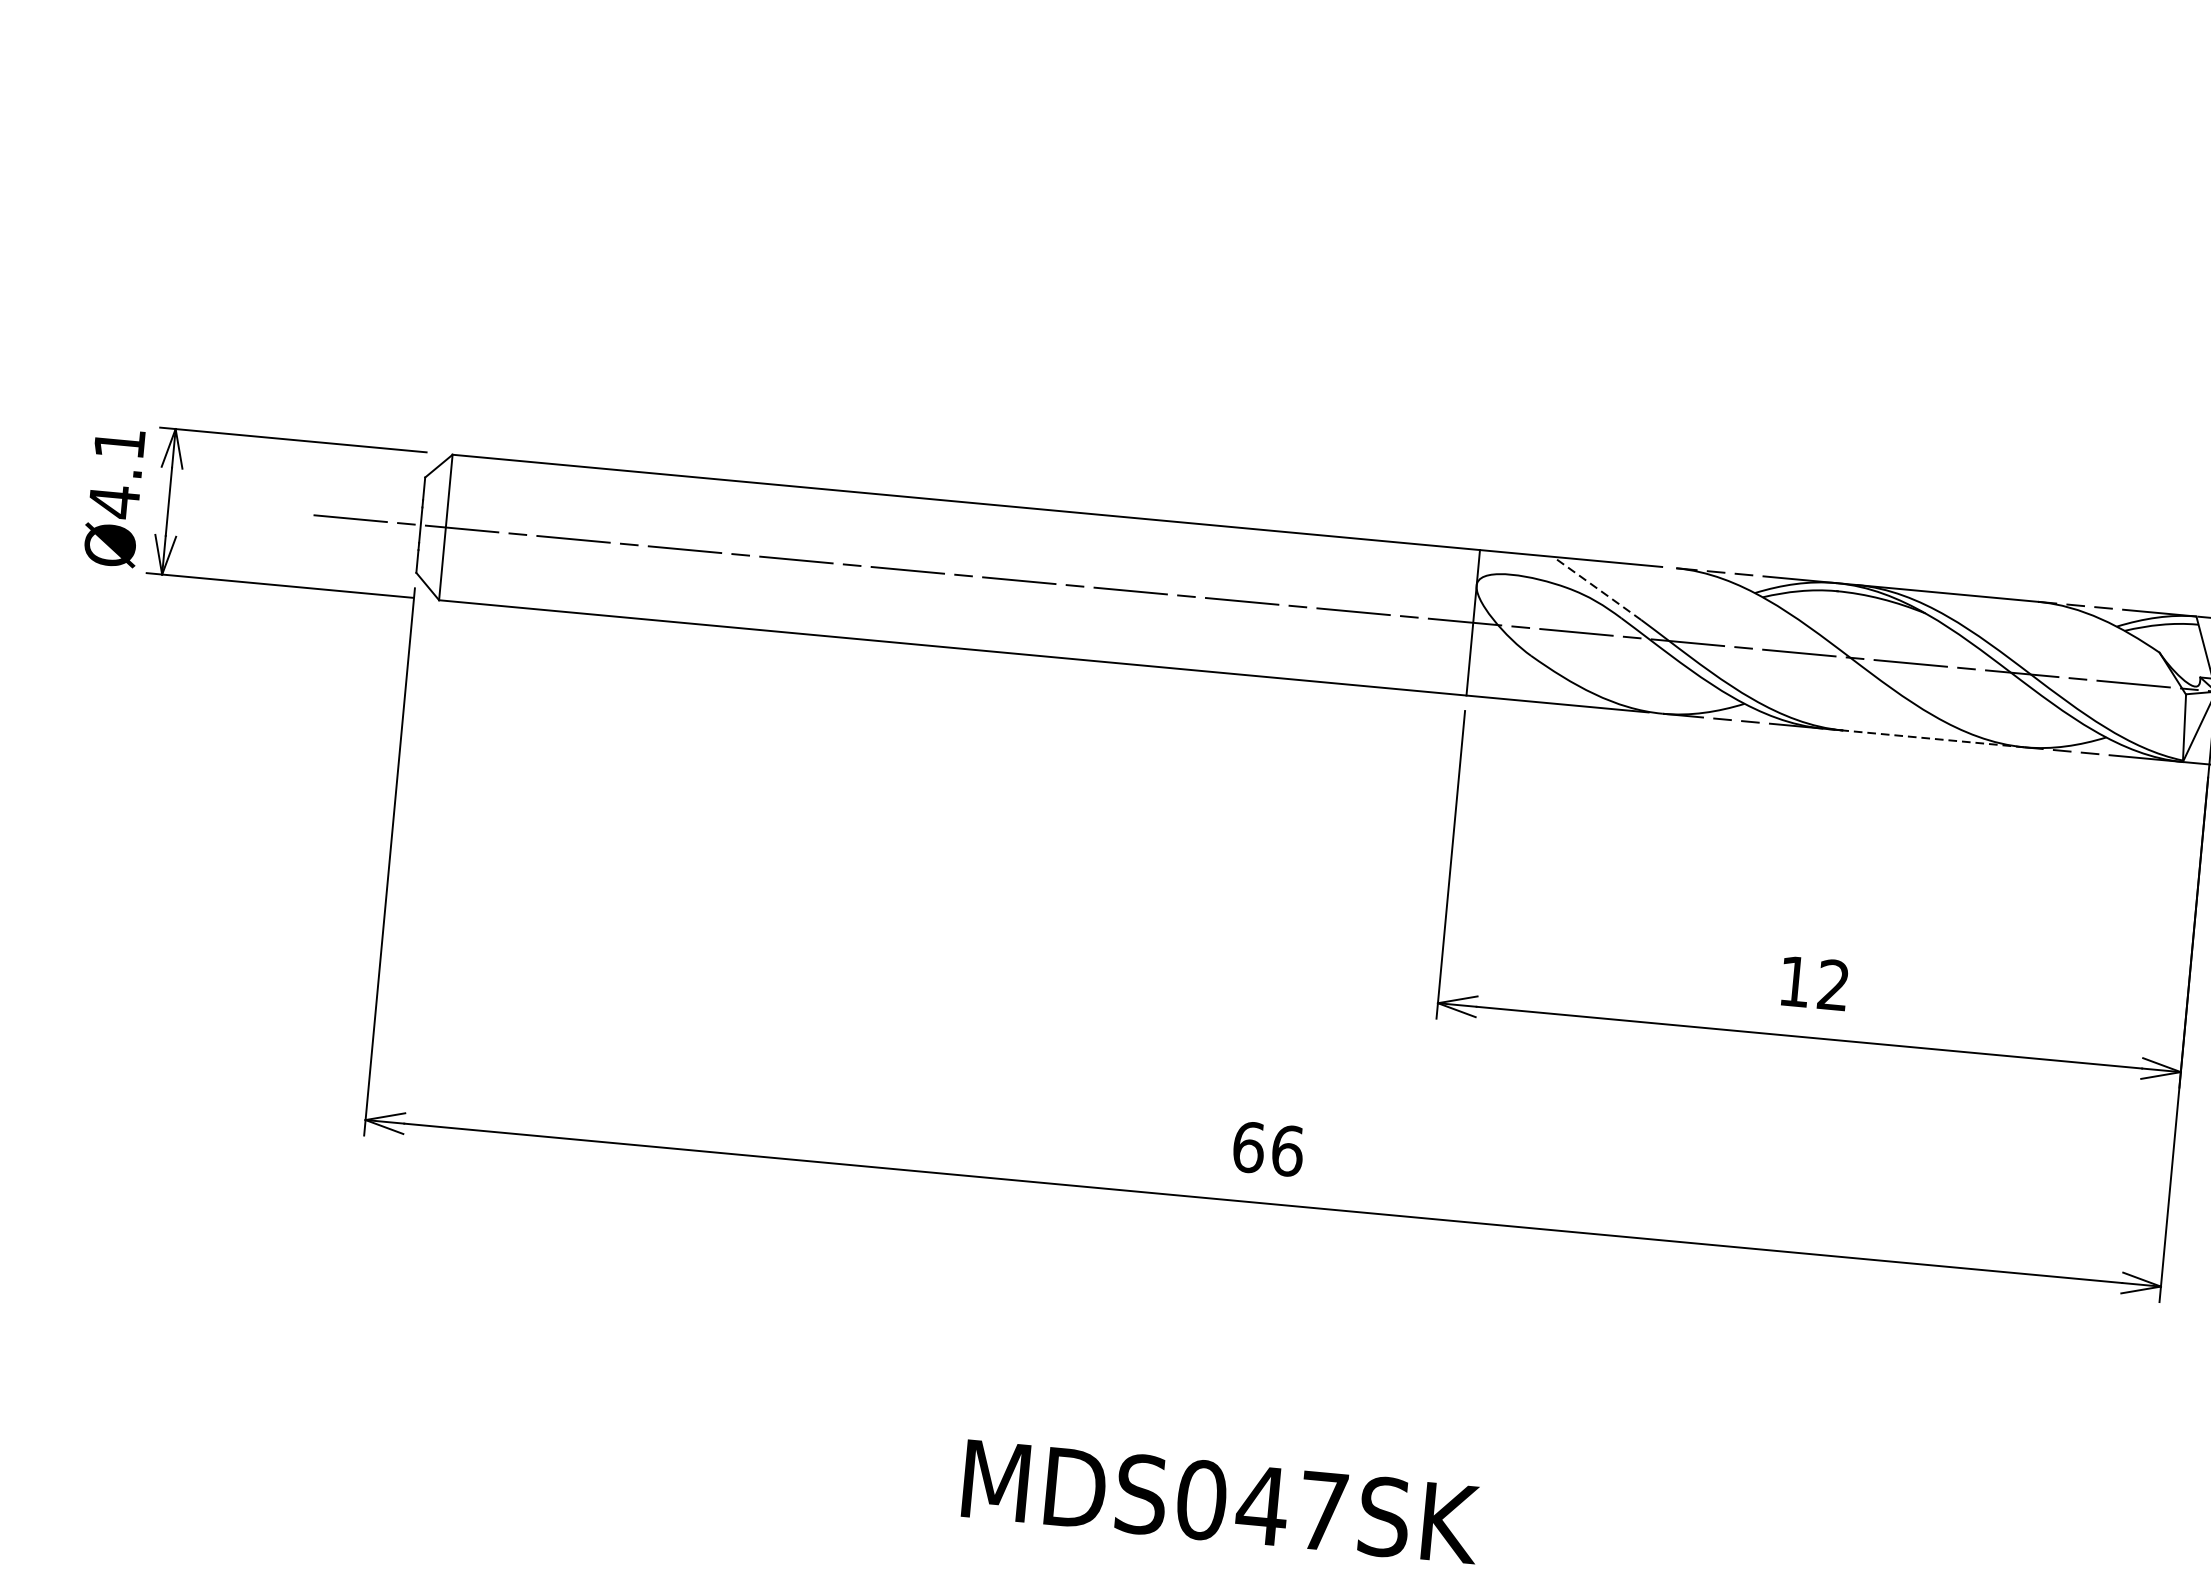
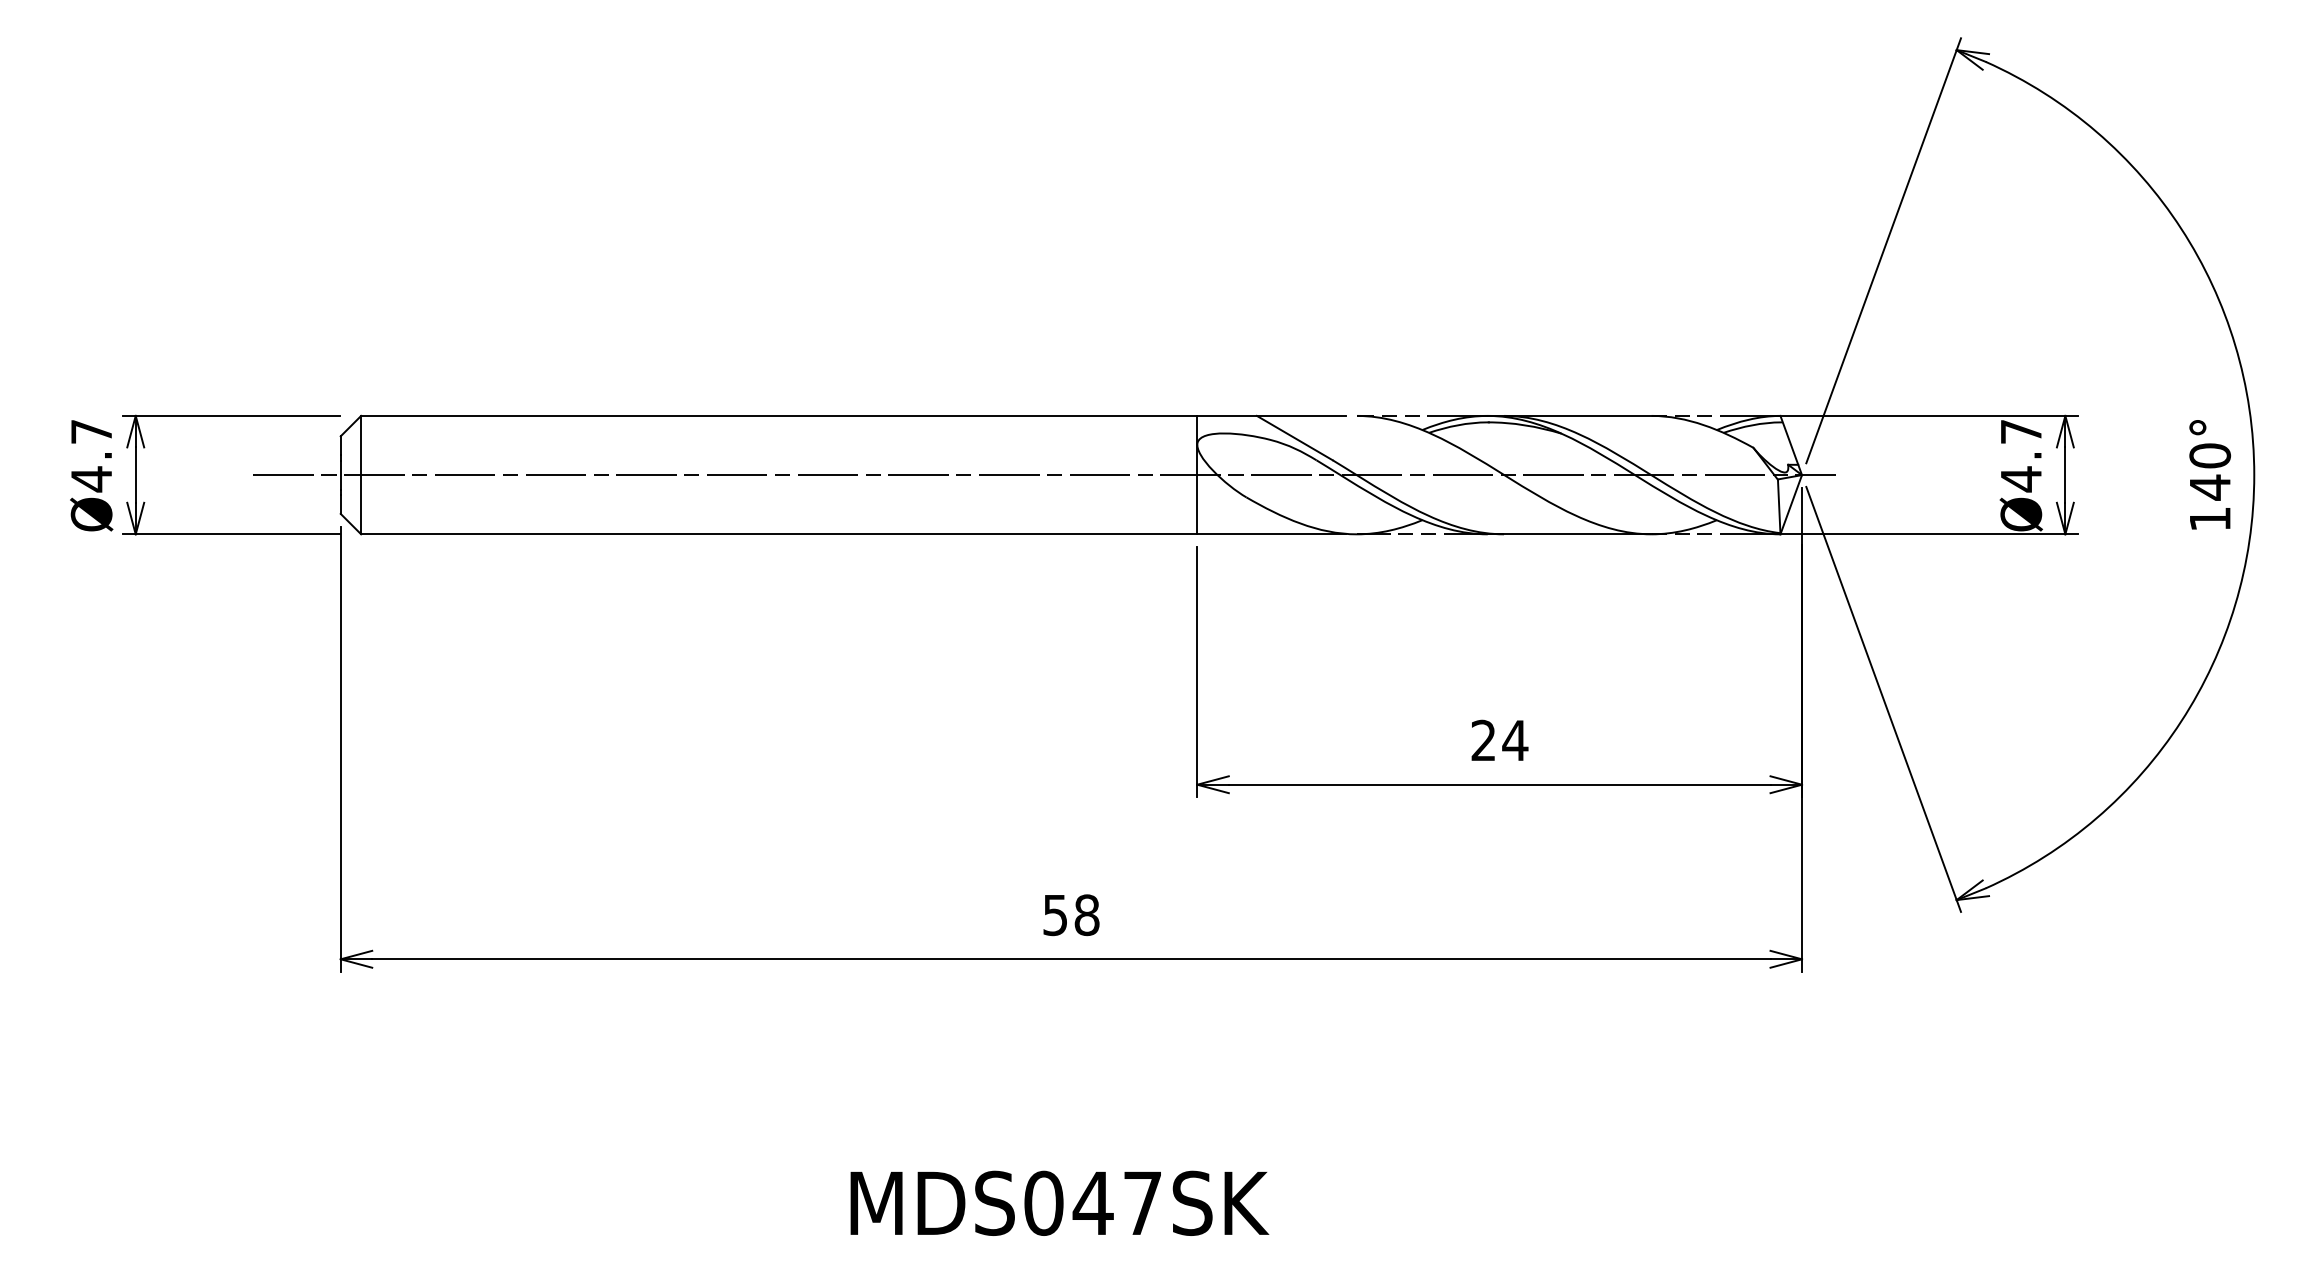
text: (119, 443) -> (91, 431), Ø4.1 -> Ø4.7
line: (1596, 588) -> (1294, 438), dashed -> solid
line: (1923, 738) -> (1569, 534), dashed -> solid
text: (1814, 982) -> (1499, 739), 12 -> 24
text: (1268, 1149) -> (1071, 915), 66 -> 58

